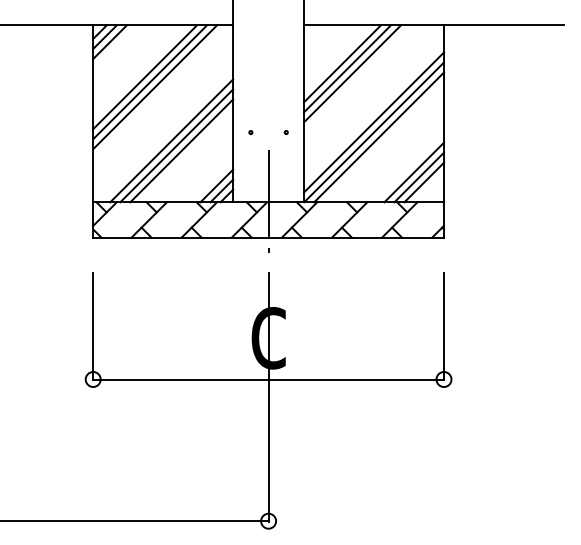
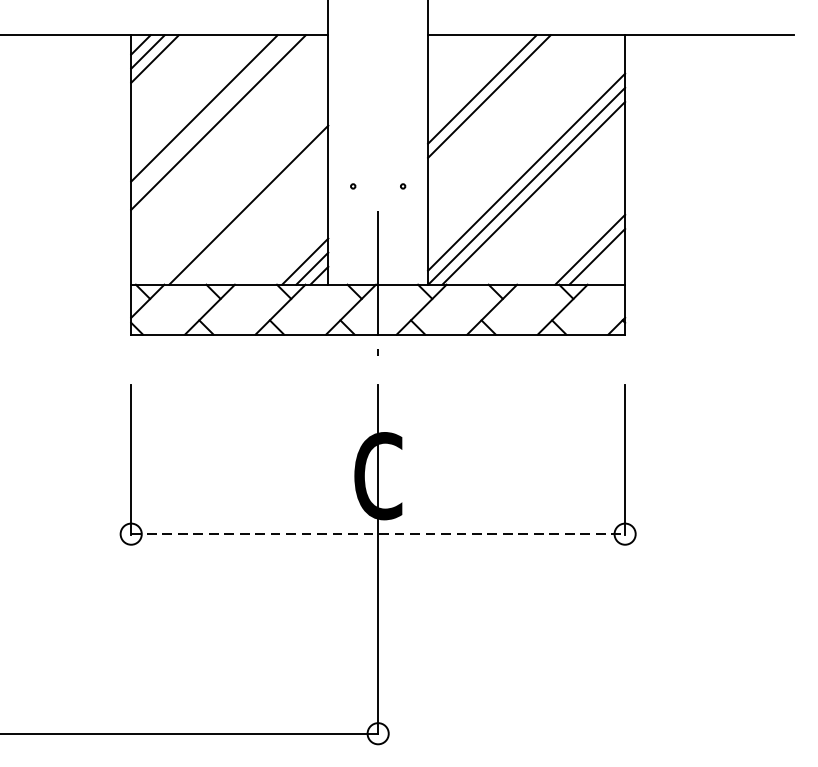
line: (352, 73) -> (496, 103), removed
line: (150, 82) -> (211, 115), removed
line: (171, 140) -> (241, 197), removed
line: (181, 150) -> (255, 211), removed
line: (413, 172) -> (582, 242), removed
line: (269, 379) -> (379, 534), solid -> dashed

